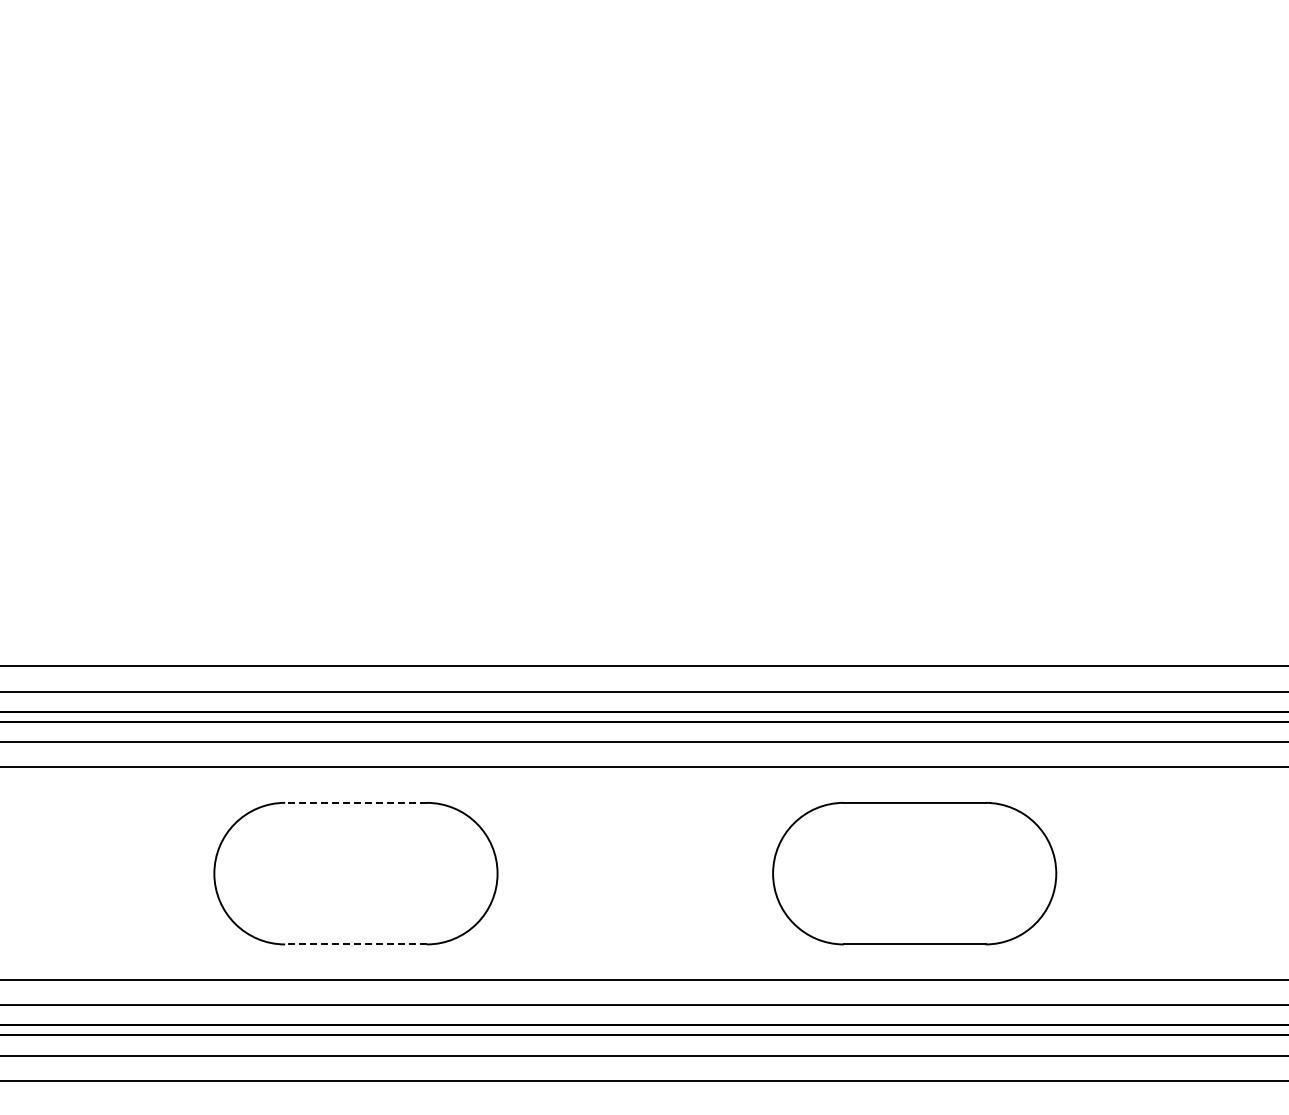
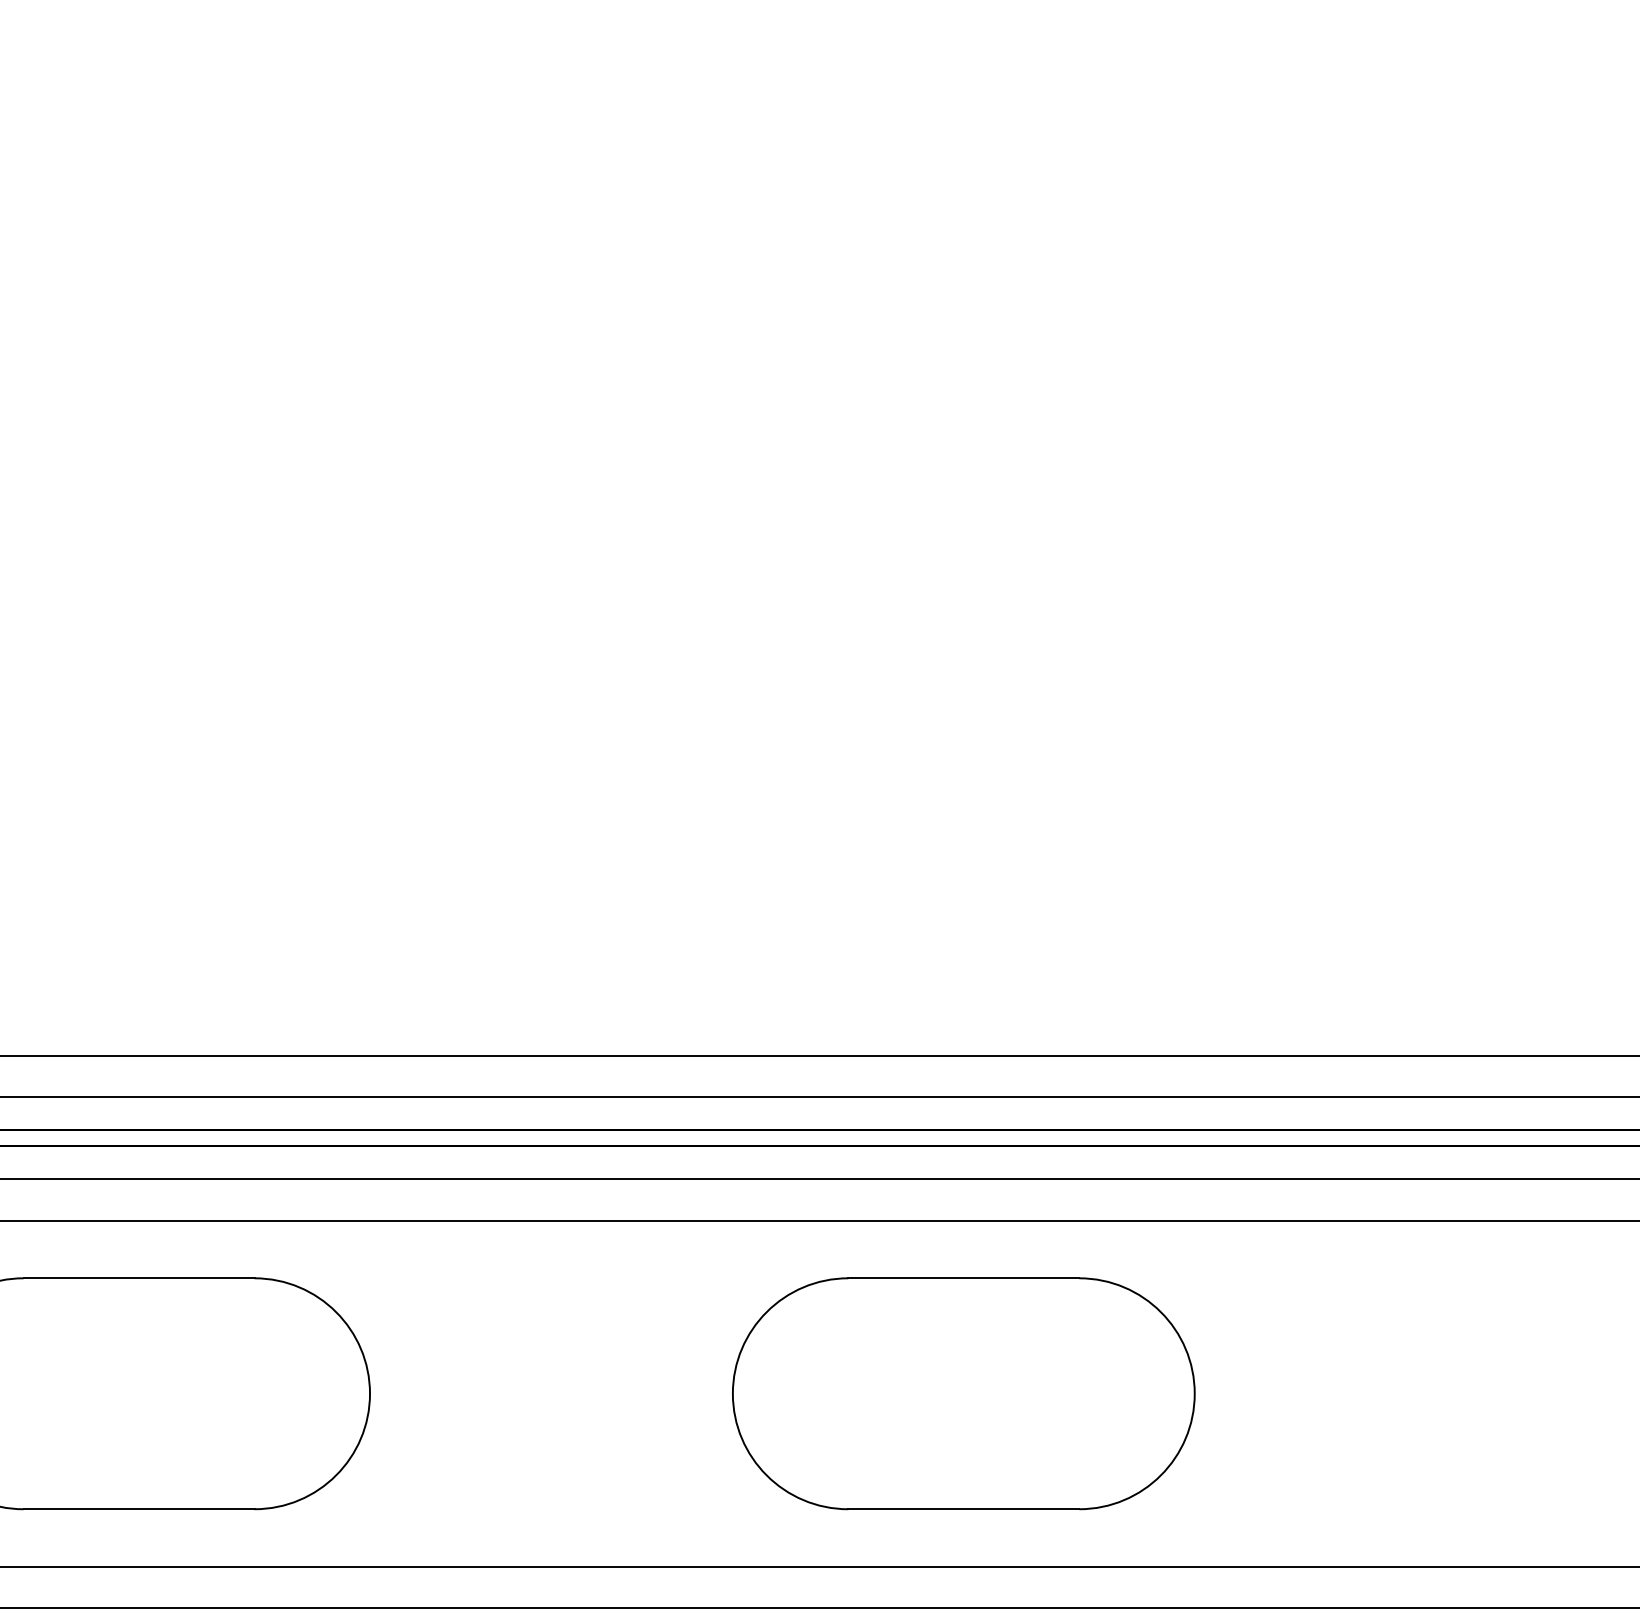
line: (355, 802) -> (138, 1277), dashed -> solid
part: (914, 873) -> (963, 1393), moved
line: (355, 944) -> (138, 1509), dashed -> solid

